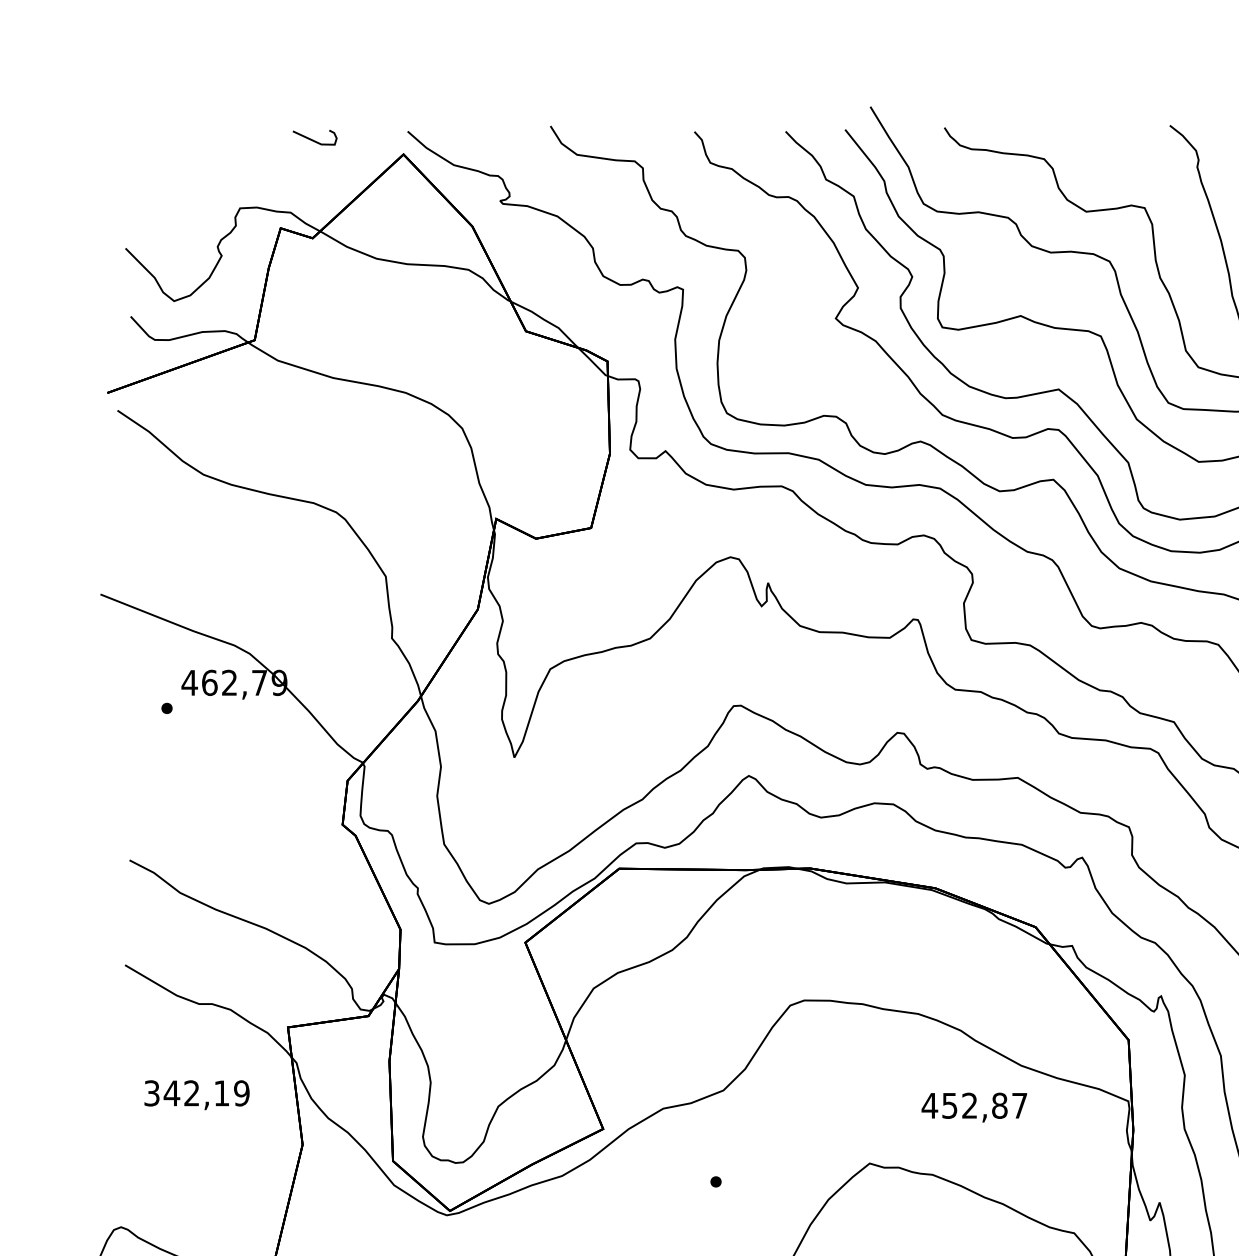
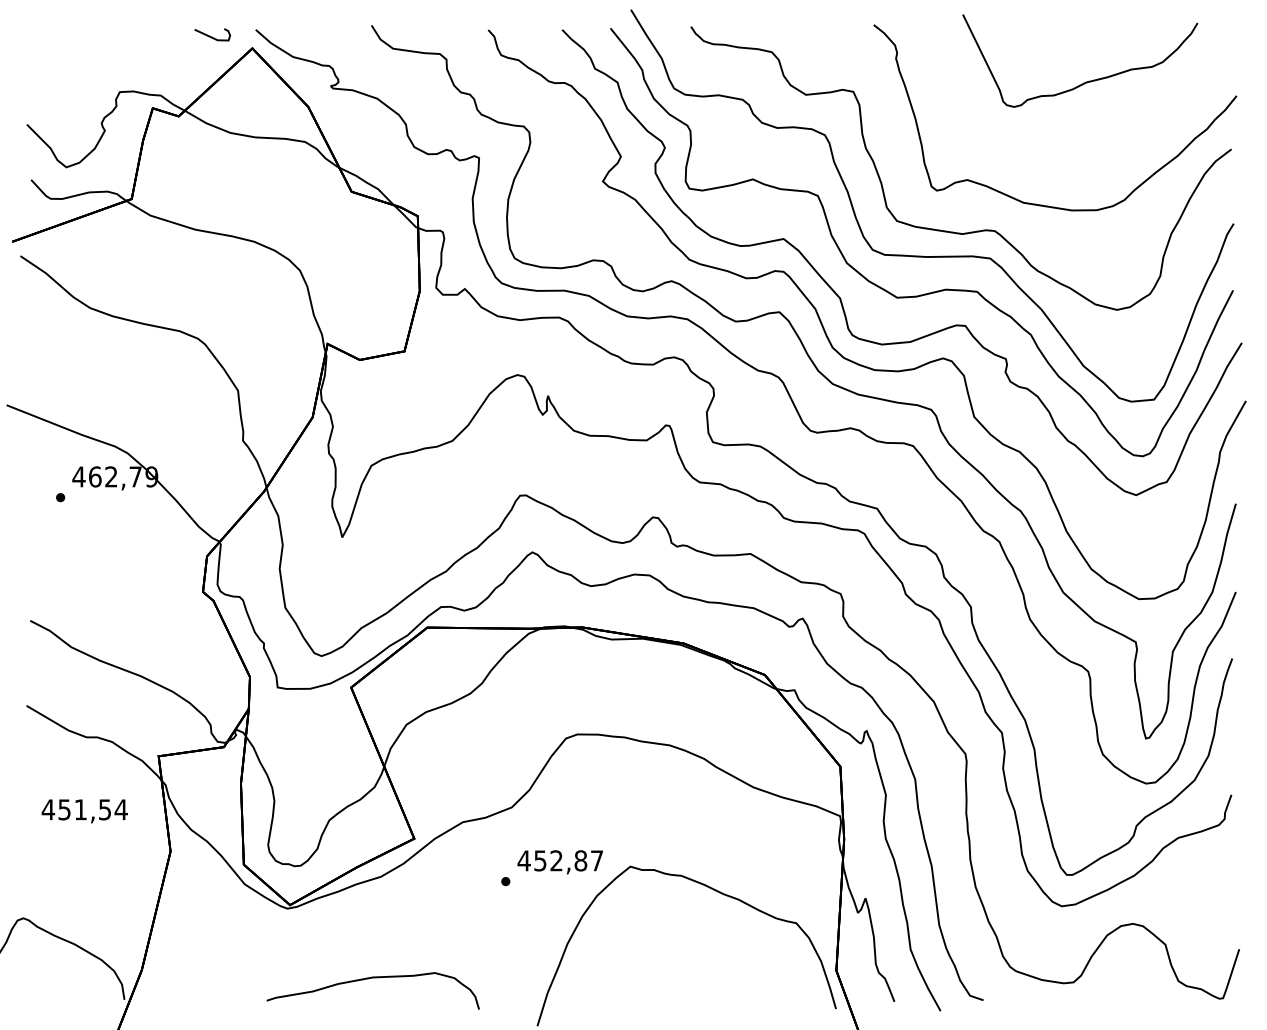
curve: (314, 139) -> (212, 36), moved
text: (196, 1093) -> (84, 809), 342,19 -> 451,54
text: (973, 1107) -> (559, 862), moved

